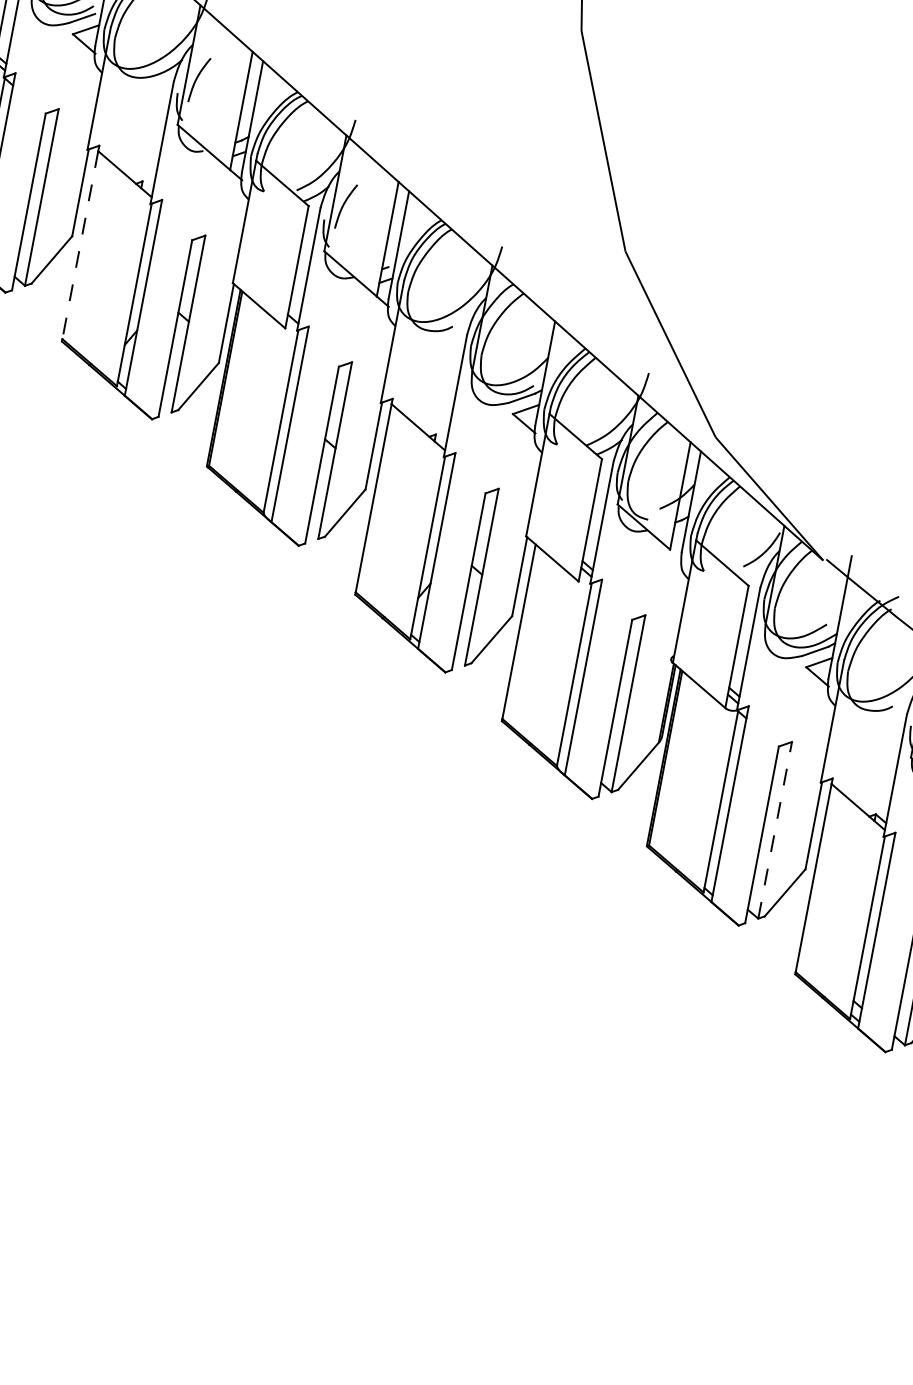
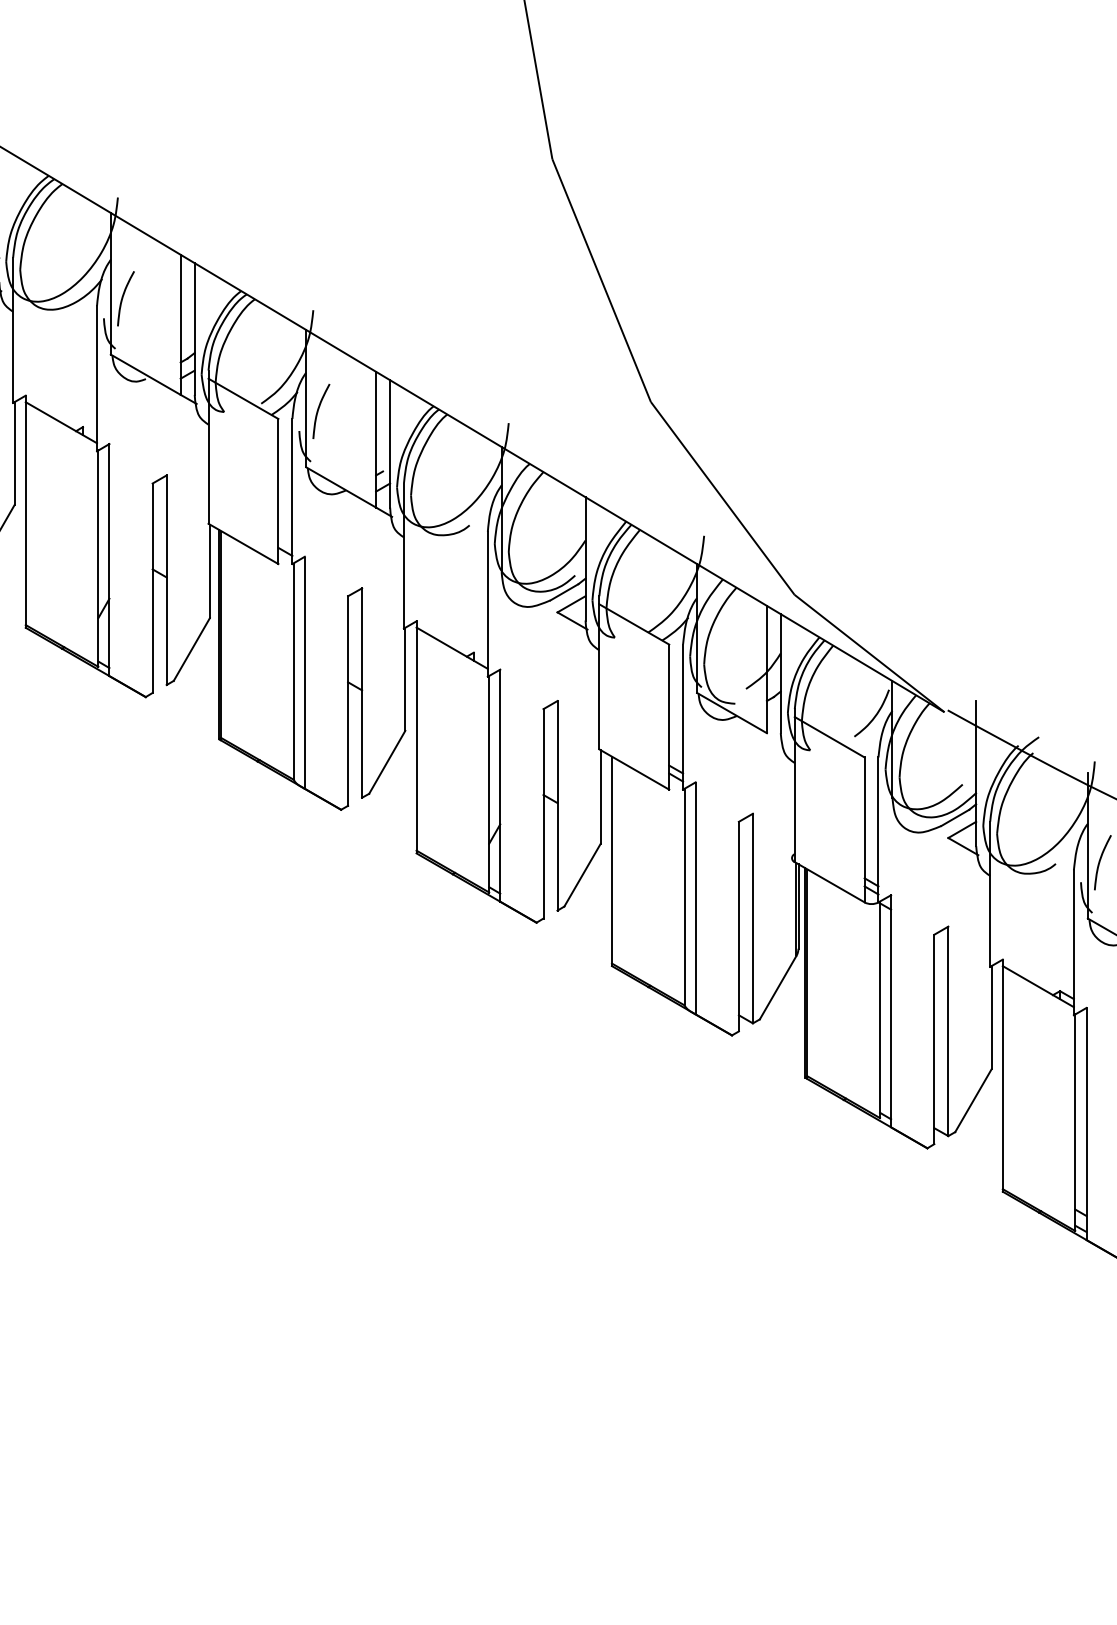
line: (80, 245) -> (25, 514), dashed -> solid
line: (775, 830) -> (948, 1031), dashed -> solid

